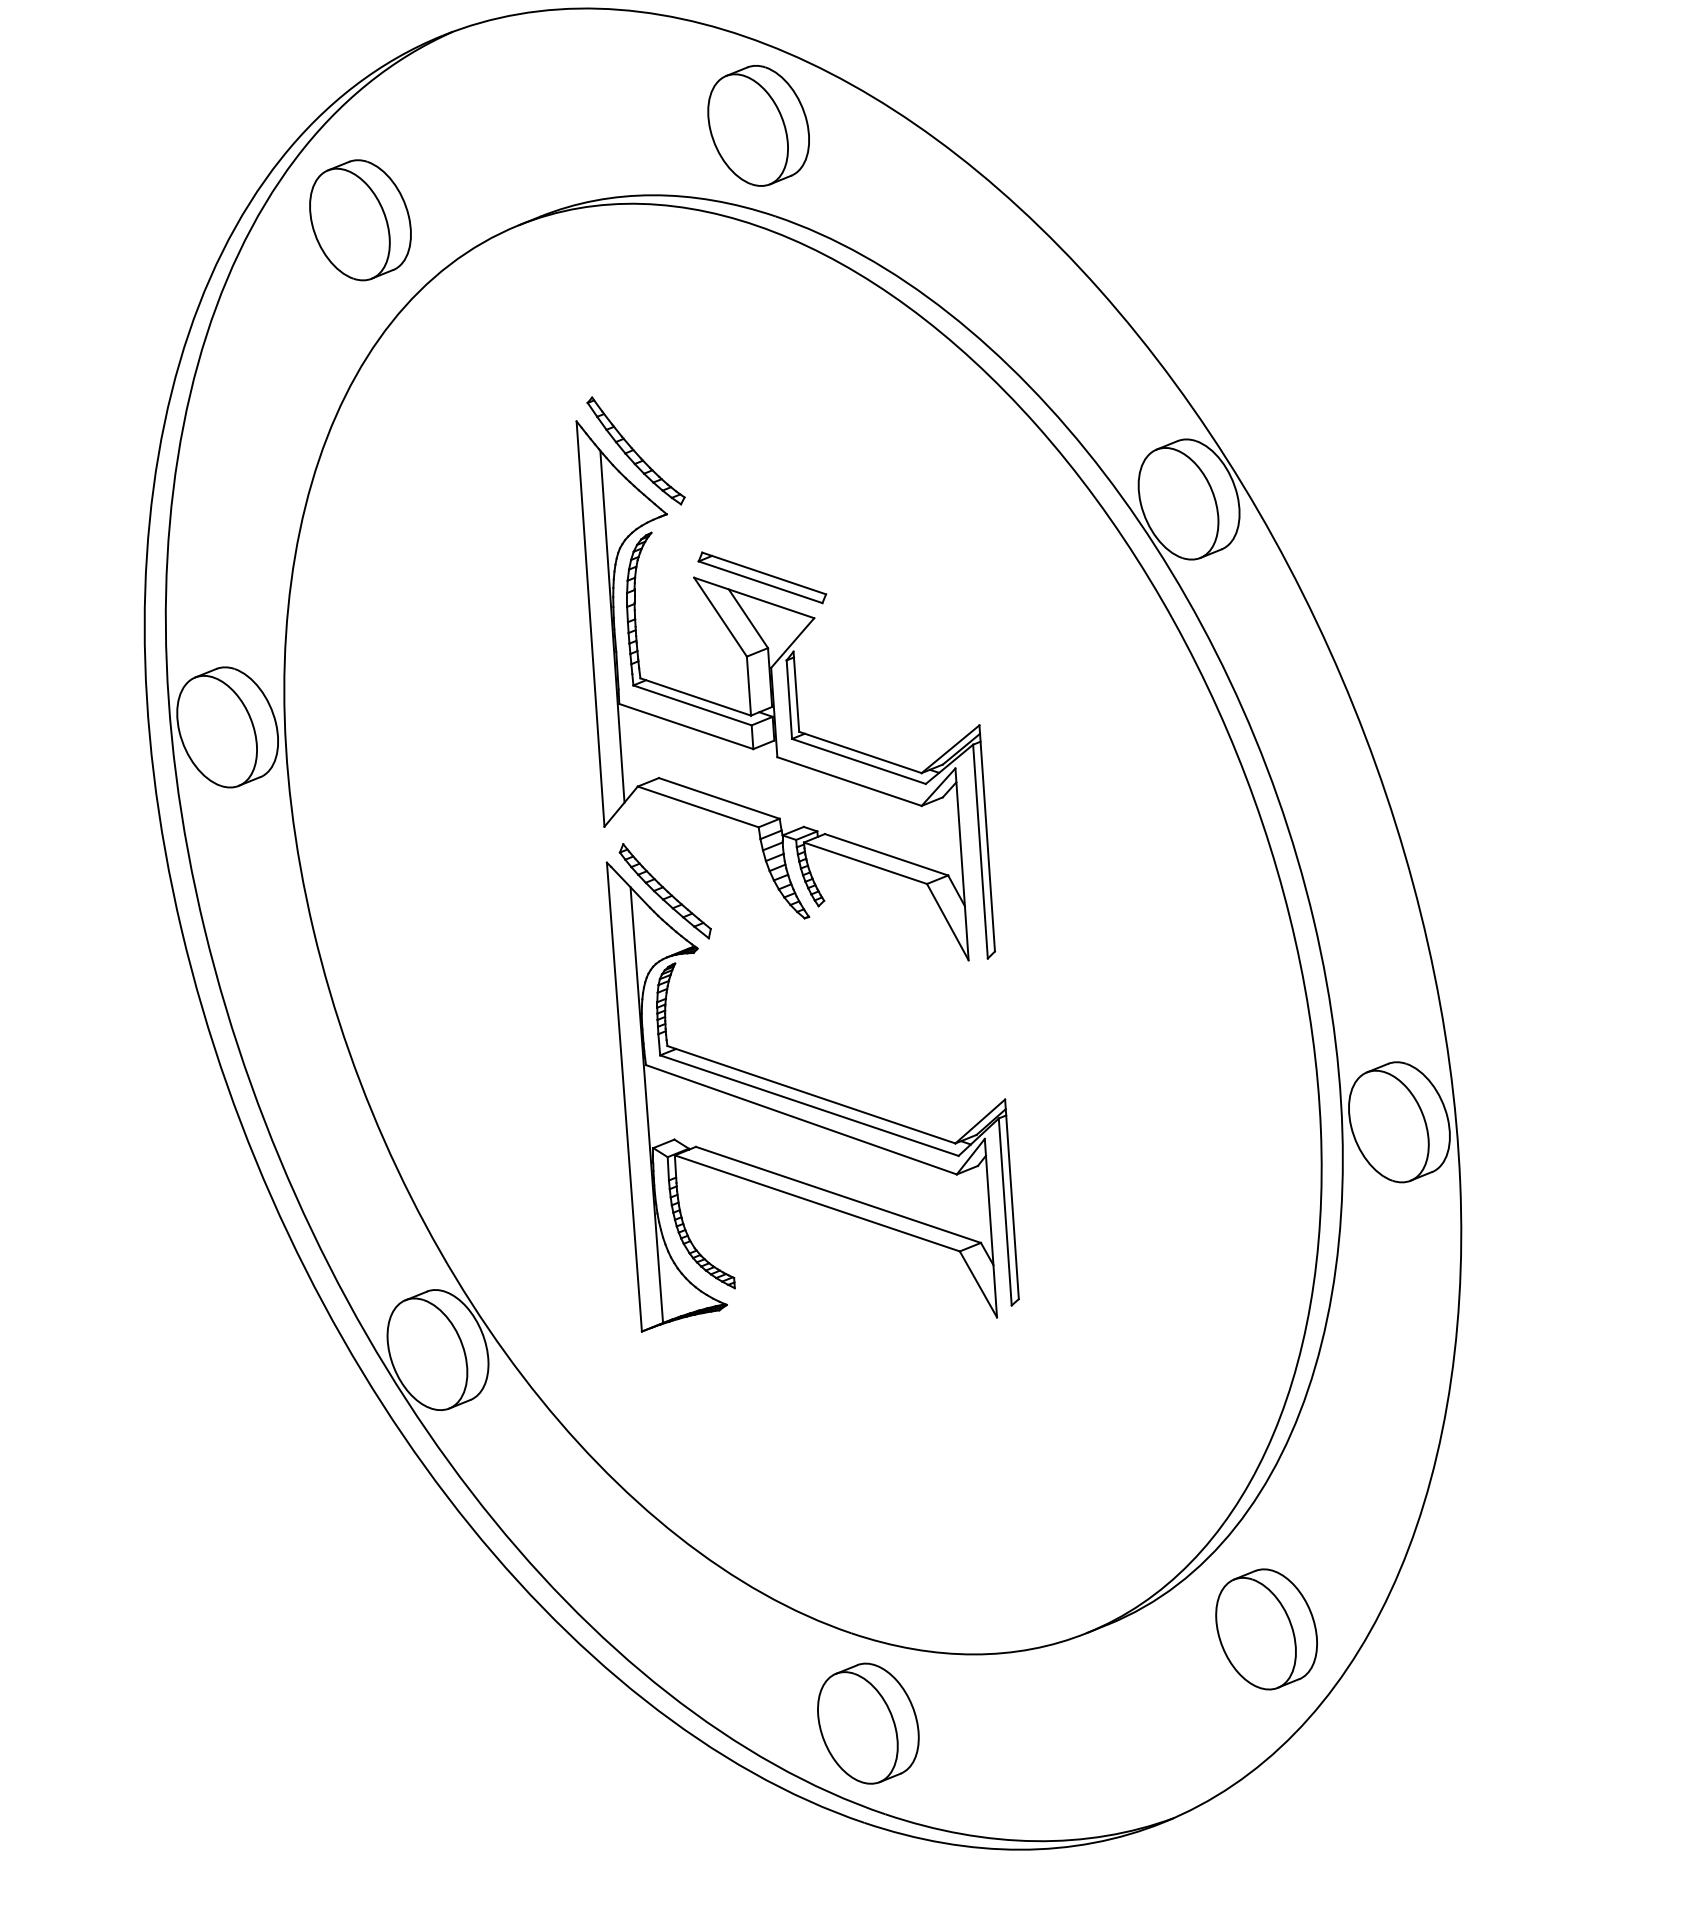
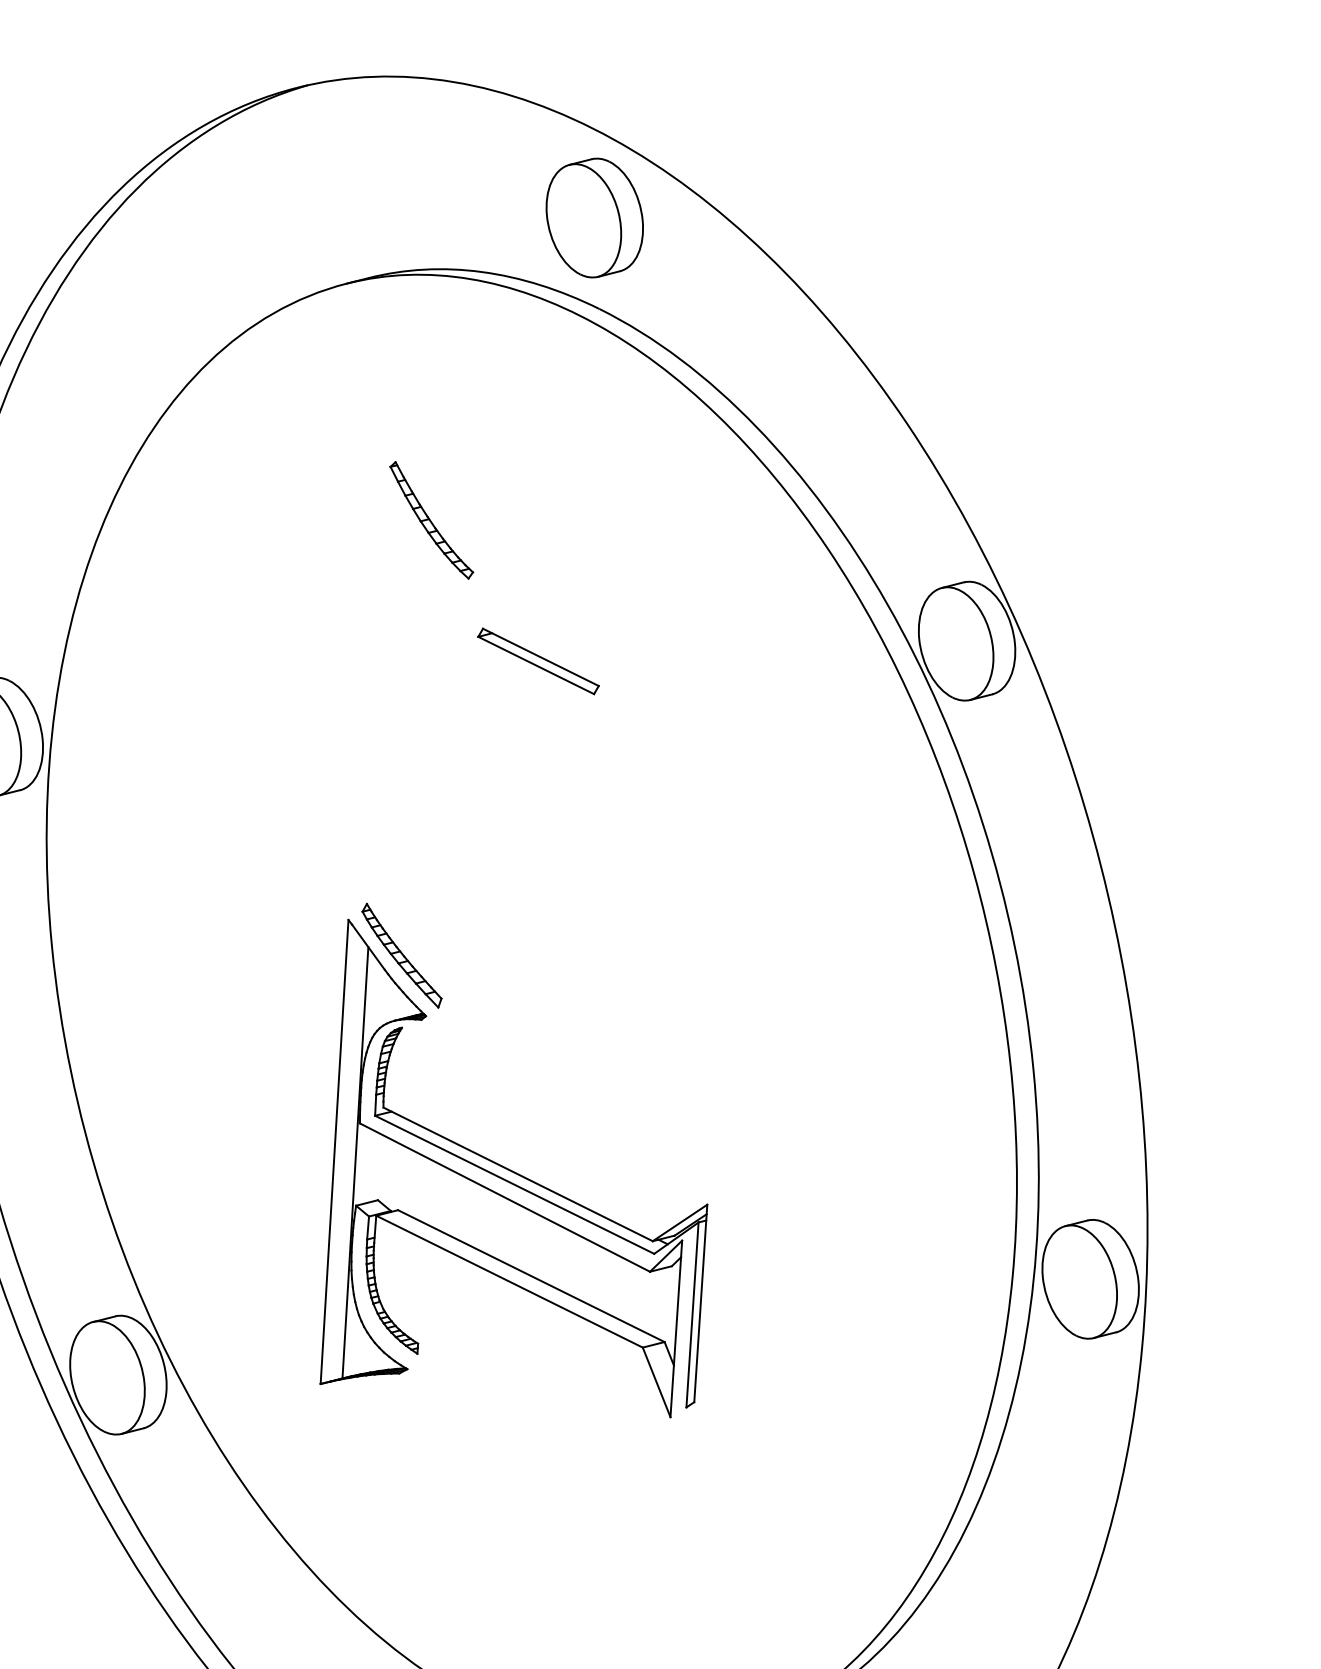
part: (360, 220) -> (192, 258), removed
part: (785, 690) -> (546, 774), removed

